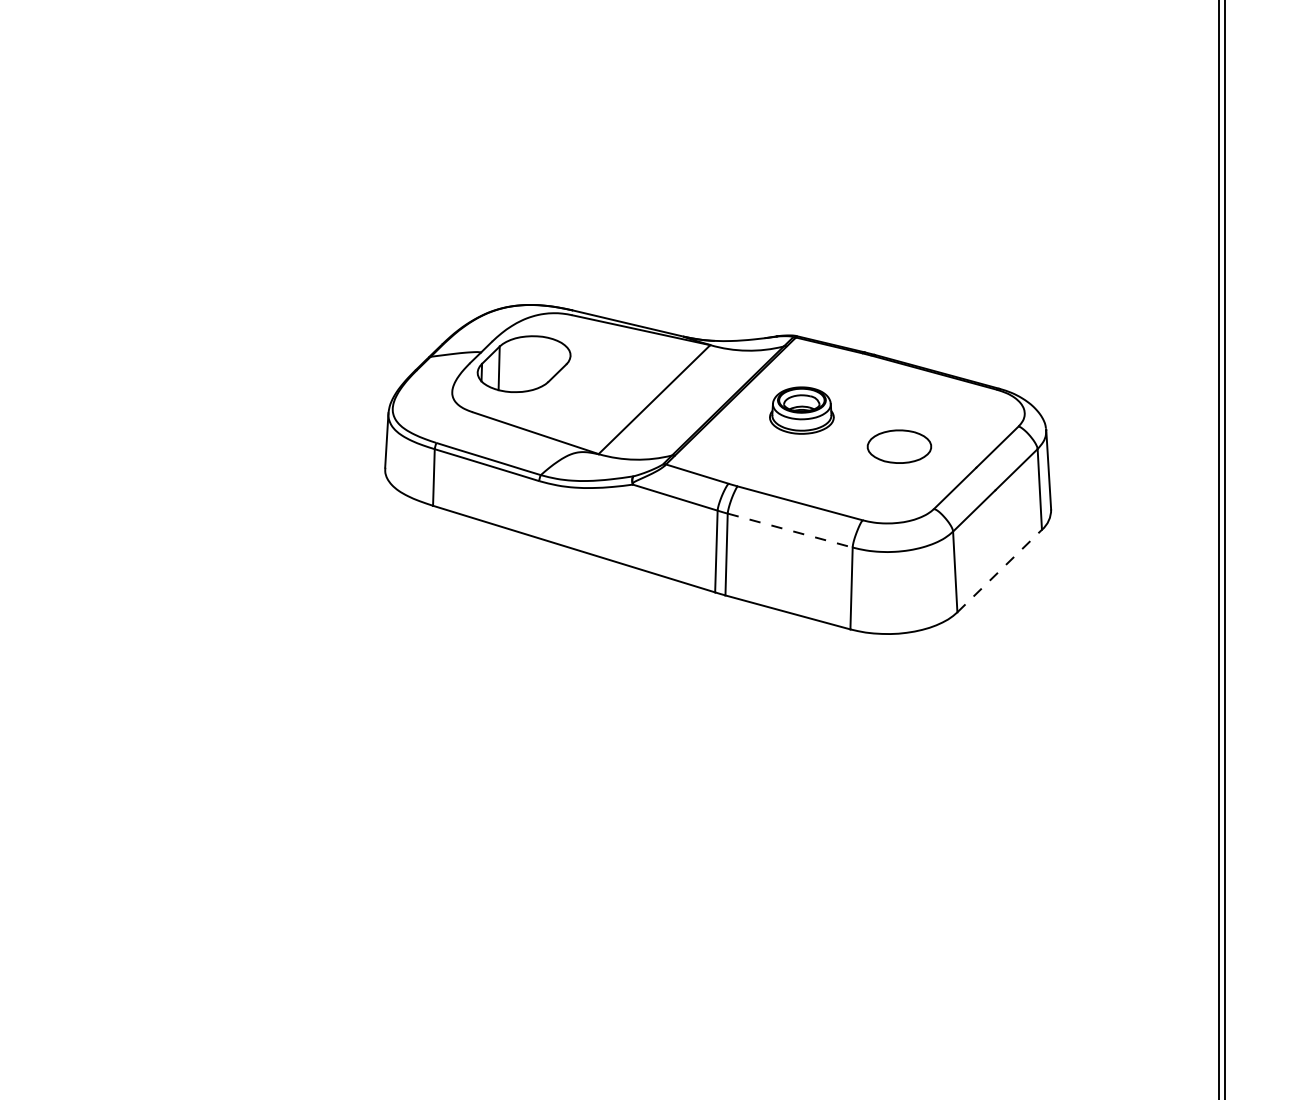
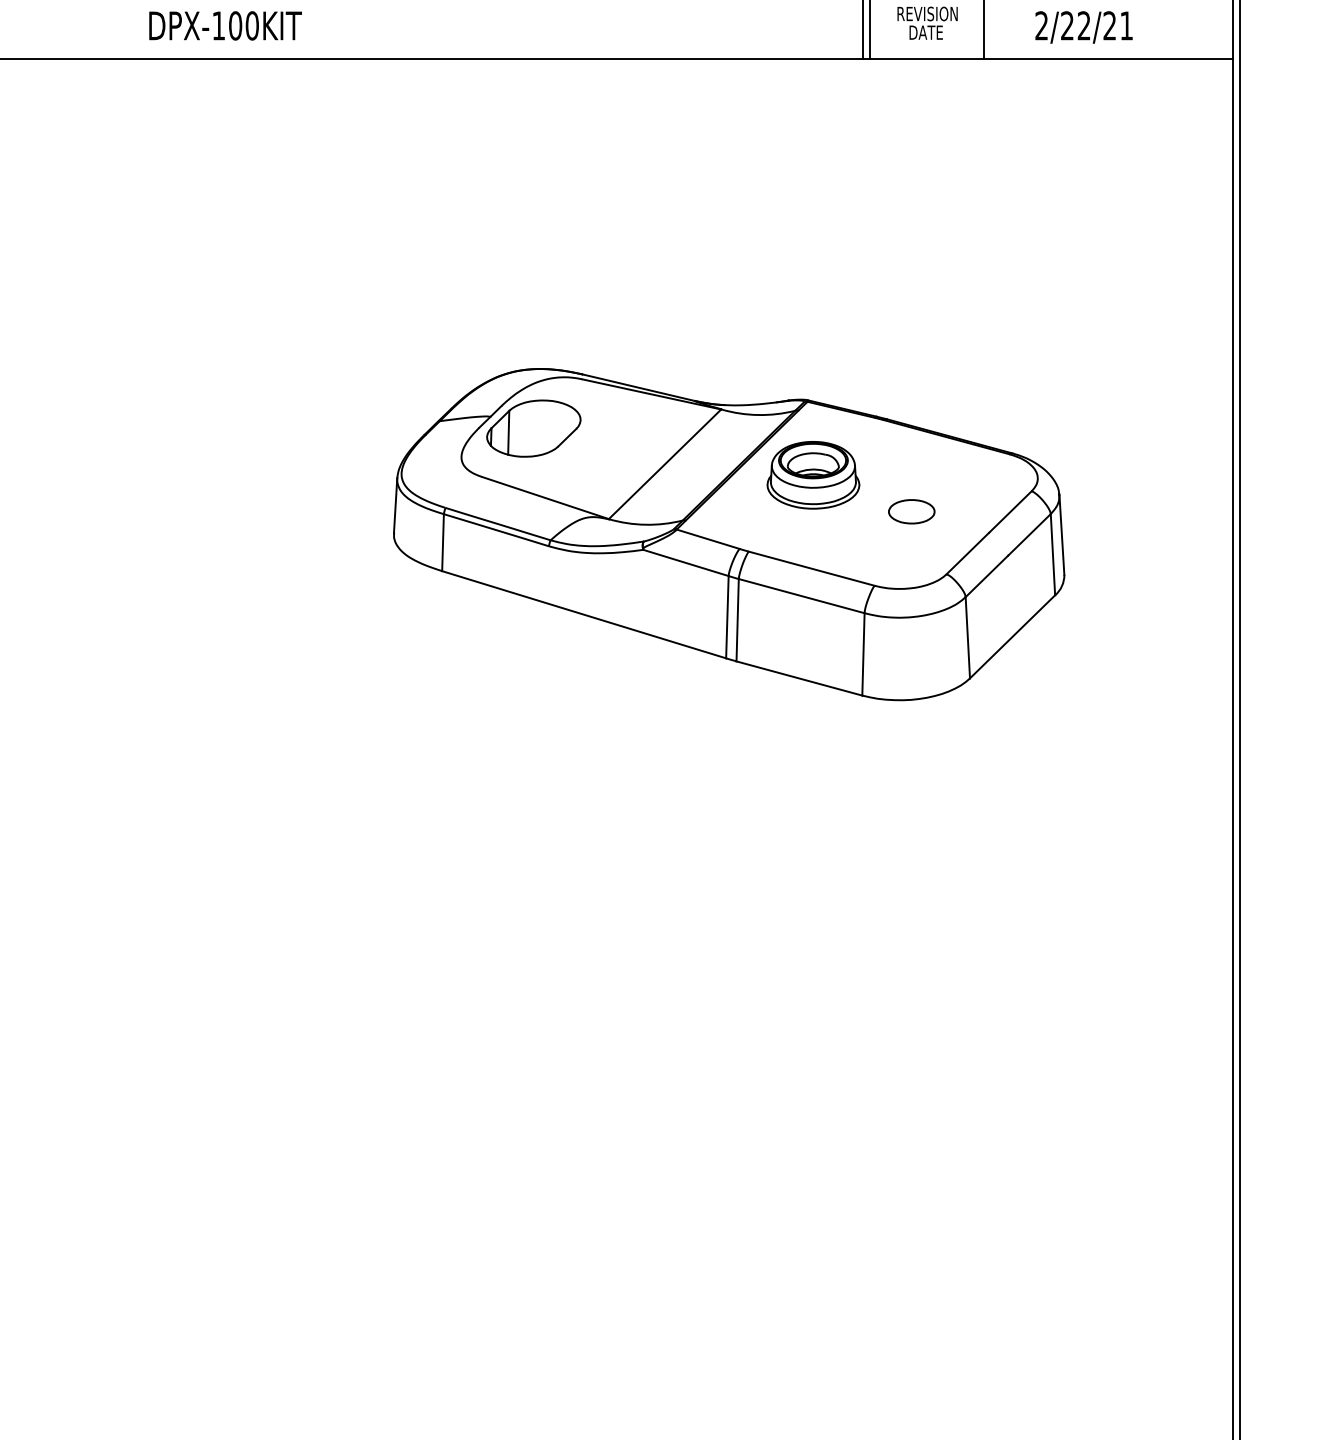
part: (801, 410) -> (813, 475), size x1.43
part: (899, 446) -> (911, 511), size x0.71
line: (791, 530) -> (802, 596), dashed -> solid
line: (999, 570) -> (1012, 636), dashed -> solid

